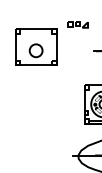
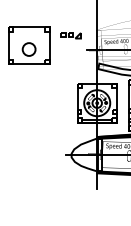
part: (77, 24) -> (70, 35), moved

